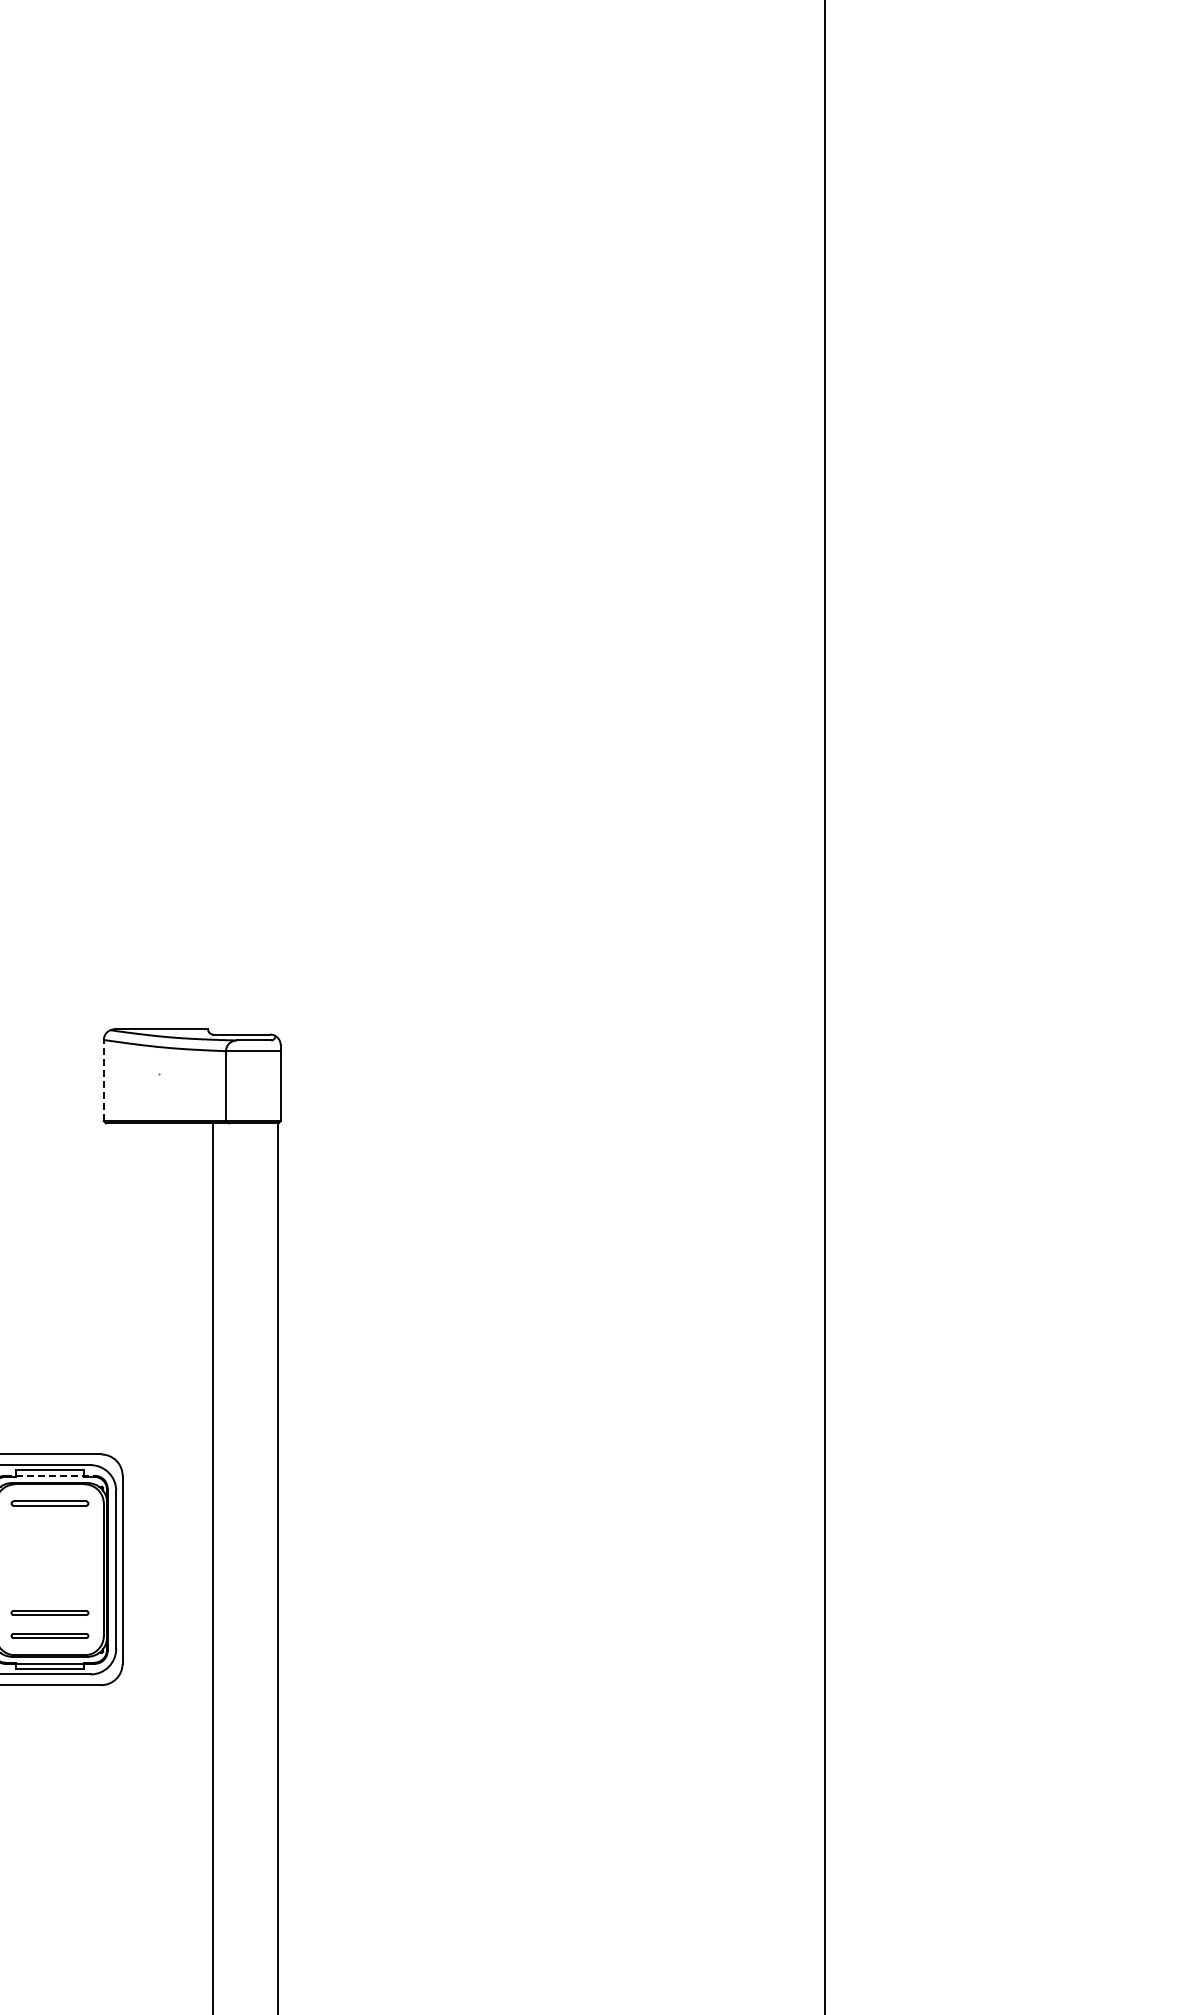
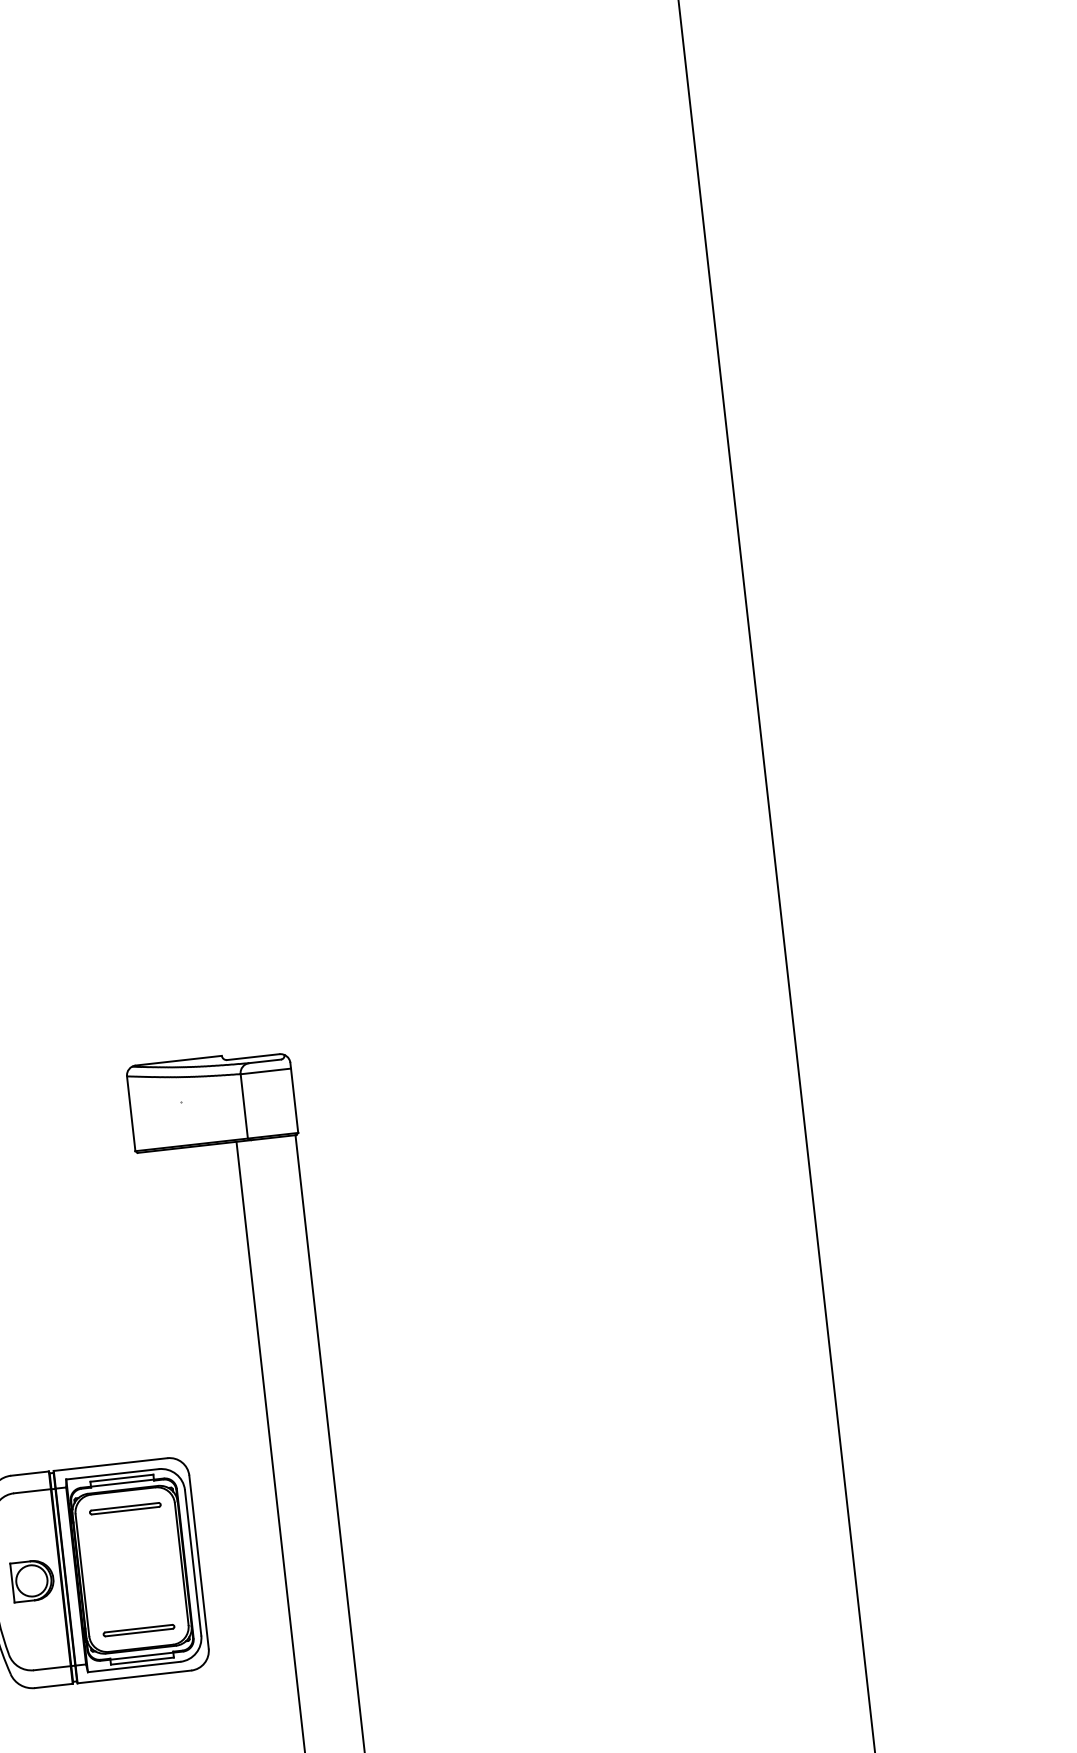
line: (103, 1080) -> (130, 1113), dashed -> solid
line: (50, 1475) -> (122, 1482), dashed -> solid
part: (49, 1612) -> (136, 1609), removed

